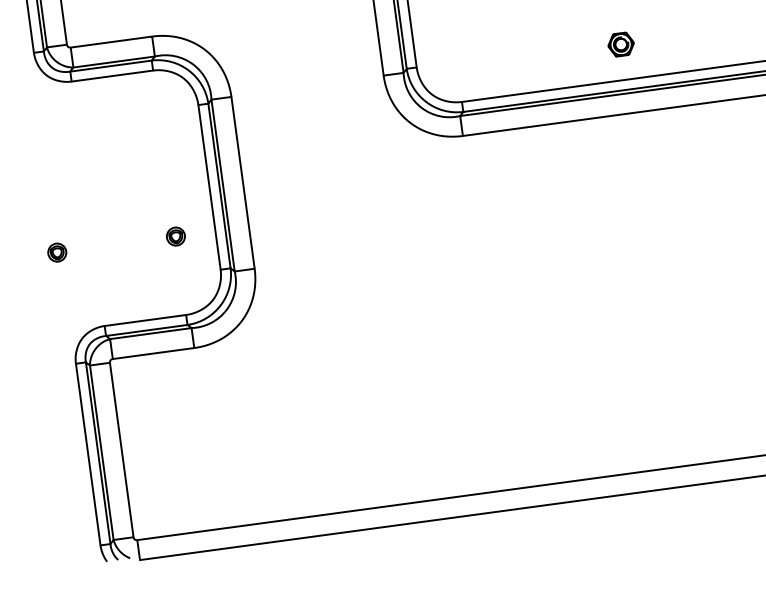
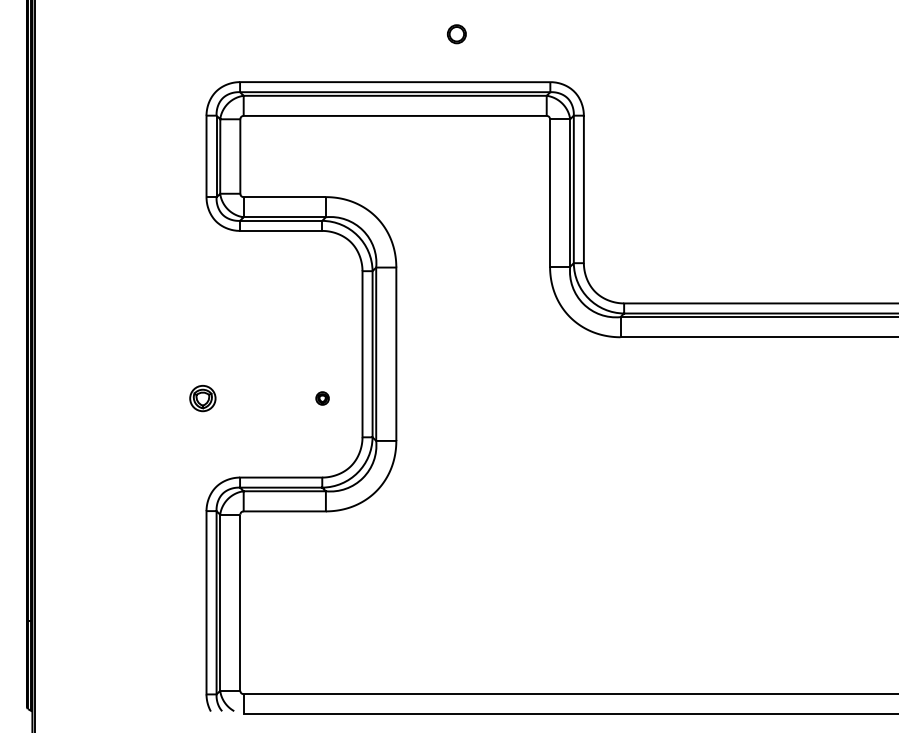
part: (621, 44) -> (789, 267), removed
part: (175, 236) -> (322, 398), size x0.7
part: (56, 252) -> (202, 398), size x1.4

